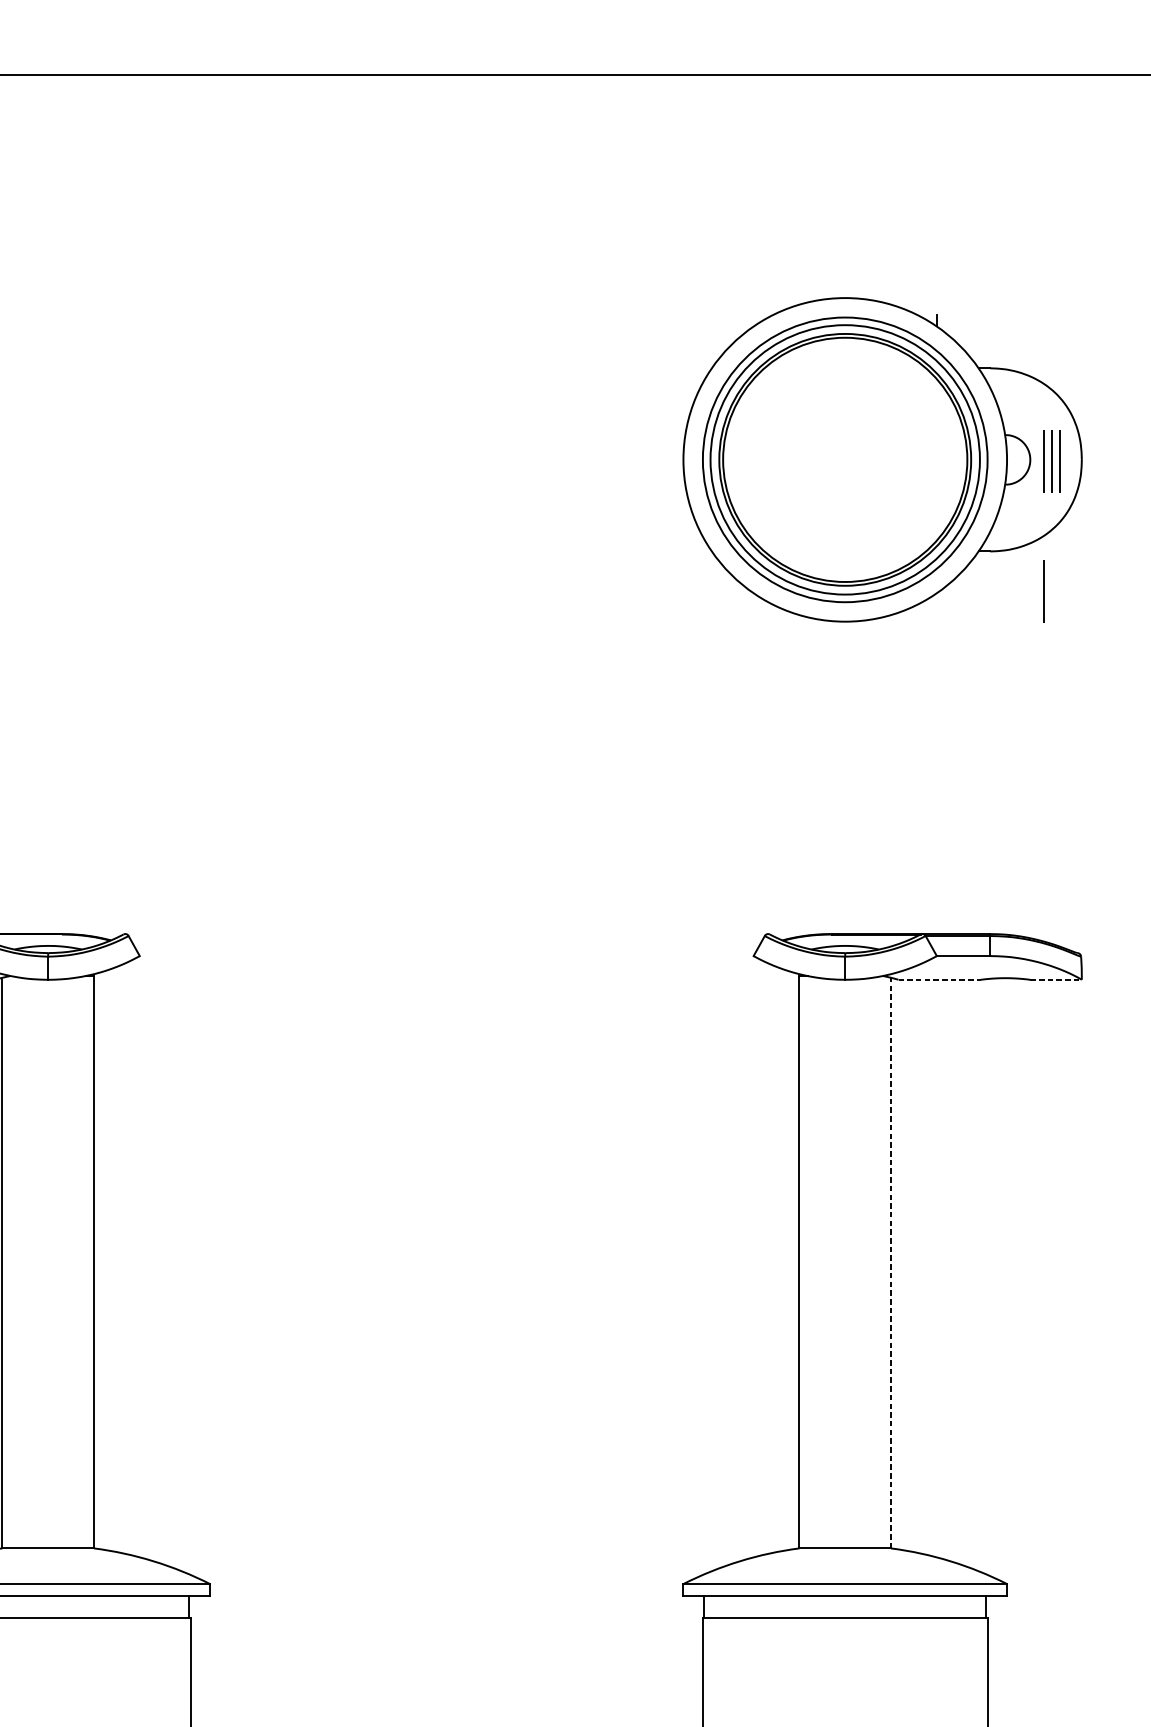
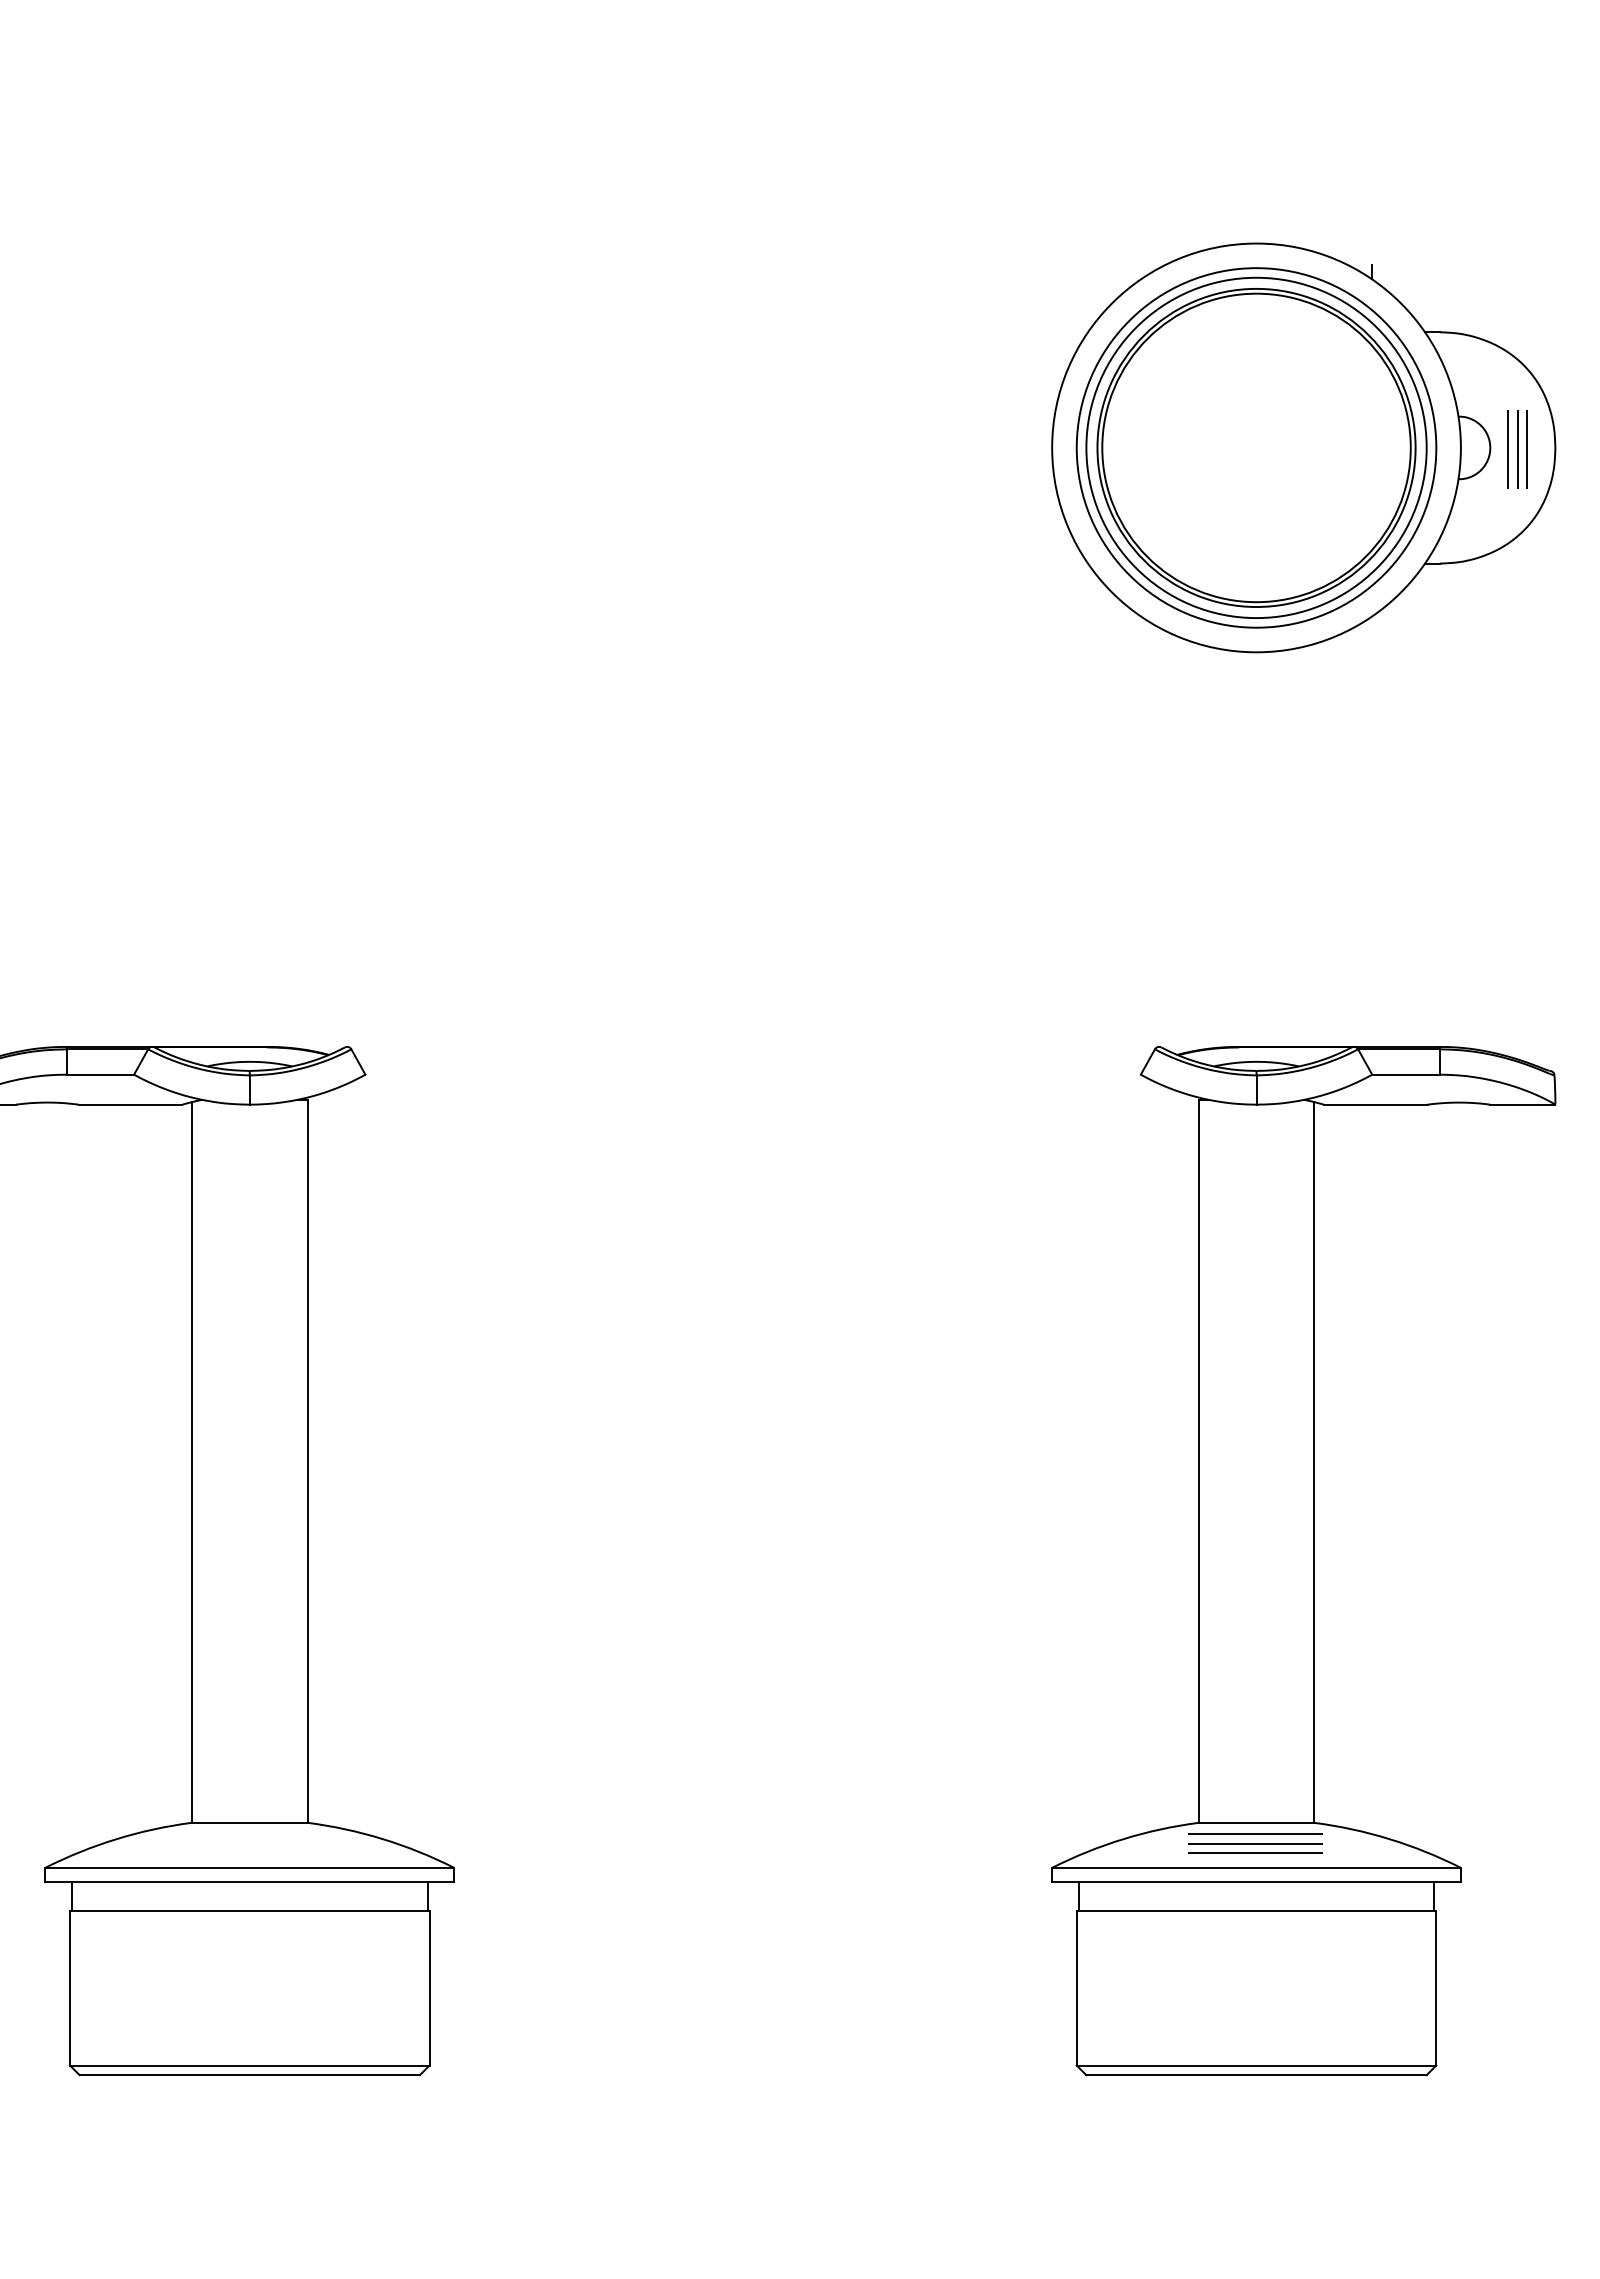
line: (1043, 590) -> (1507, 613), removed
line: (939, 979) -> (1375, 1104), dashed -> solid
line: (1055, 979) -> (1522, 1104), dashed -> solid
line: (891, 1263) -> (1314, 1462), dashed -> solid
line: (844, 1556) -> (1255, 1833), added
line: (844, 1564) -> (1255, 1843), added
line: (844, 1572) -> (1255, 1853), added

